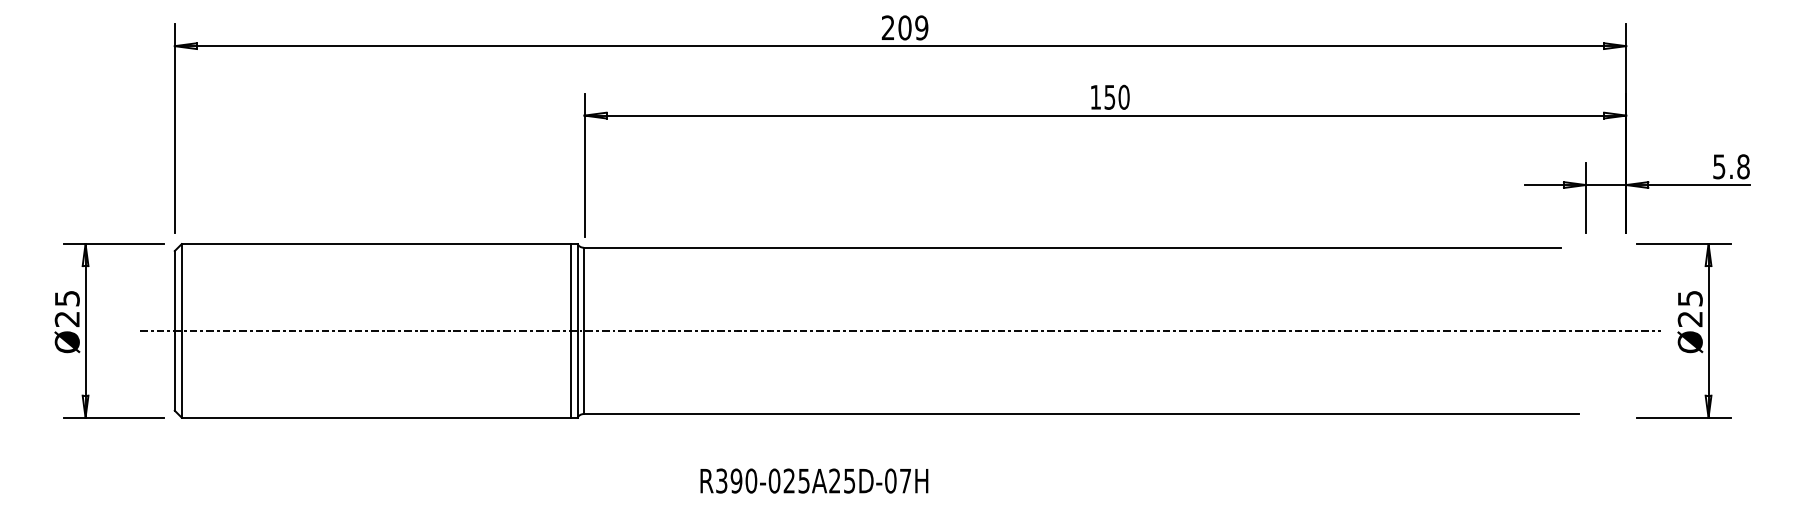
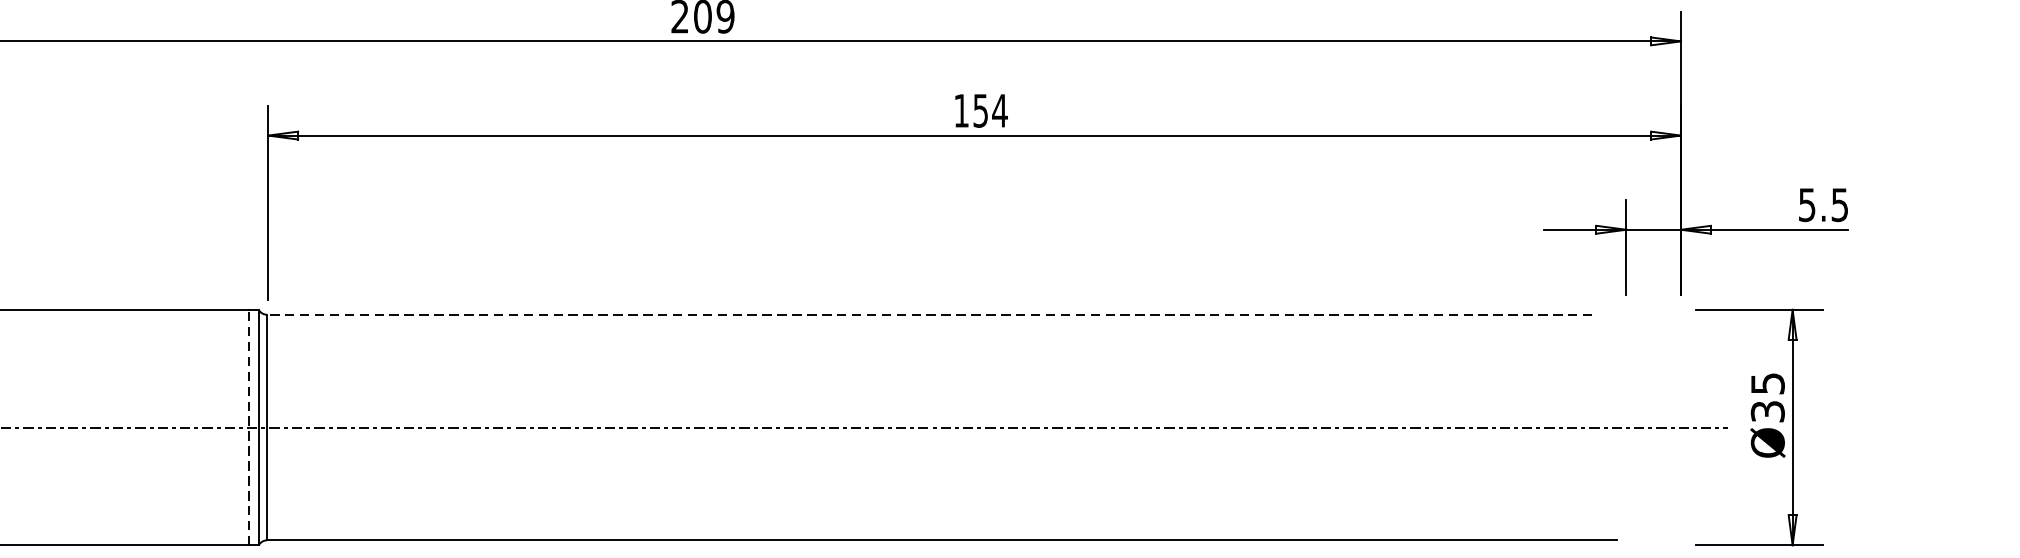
text: (1123, 96) -> (999, 109), 150 -> 154
text: (1743, 166) -> (1840, 204), 5.8 -> 5.5
line: (1072, 247) -> (930, 314), solid -> dashed
text: (1690, 319) -> (1768, 412), Ø25 -> Ø35
line: (570, 330) -> (249, 427), solid -> dashed

